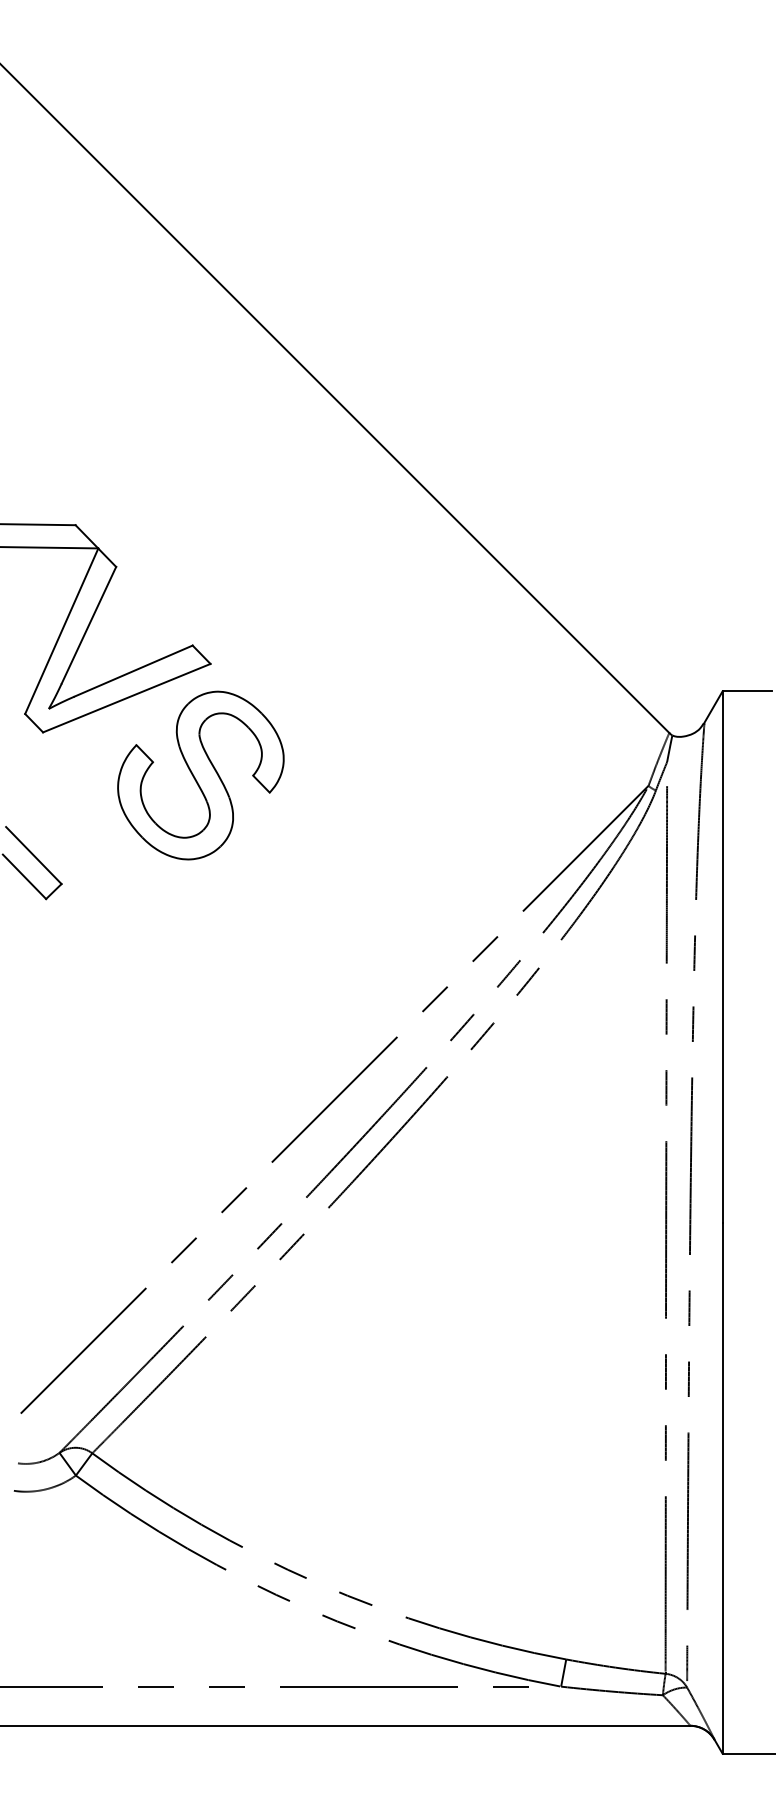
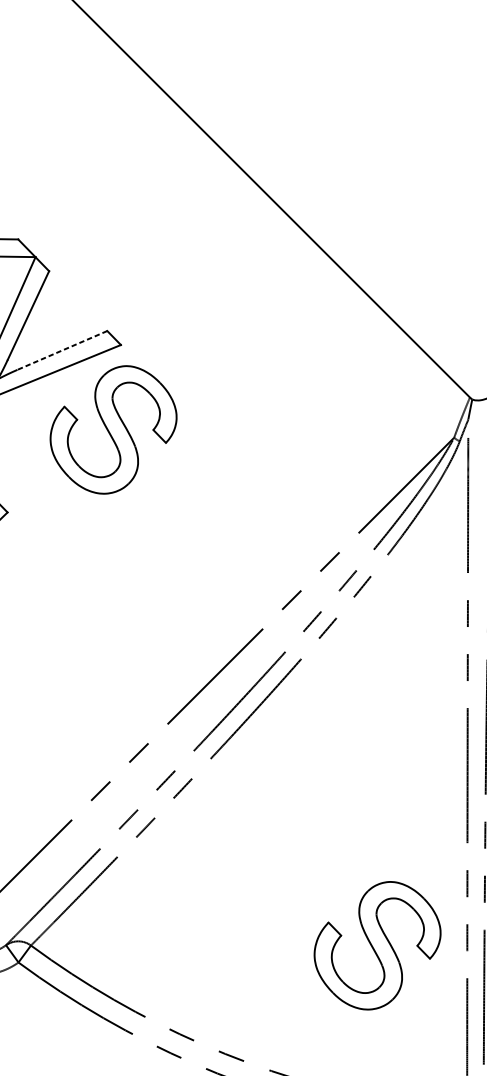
line: (133, 671) -> (62, 350), solid -> dashed
part: (547, 1453) -> (377, 945), added

